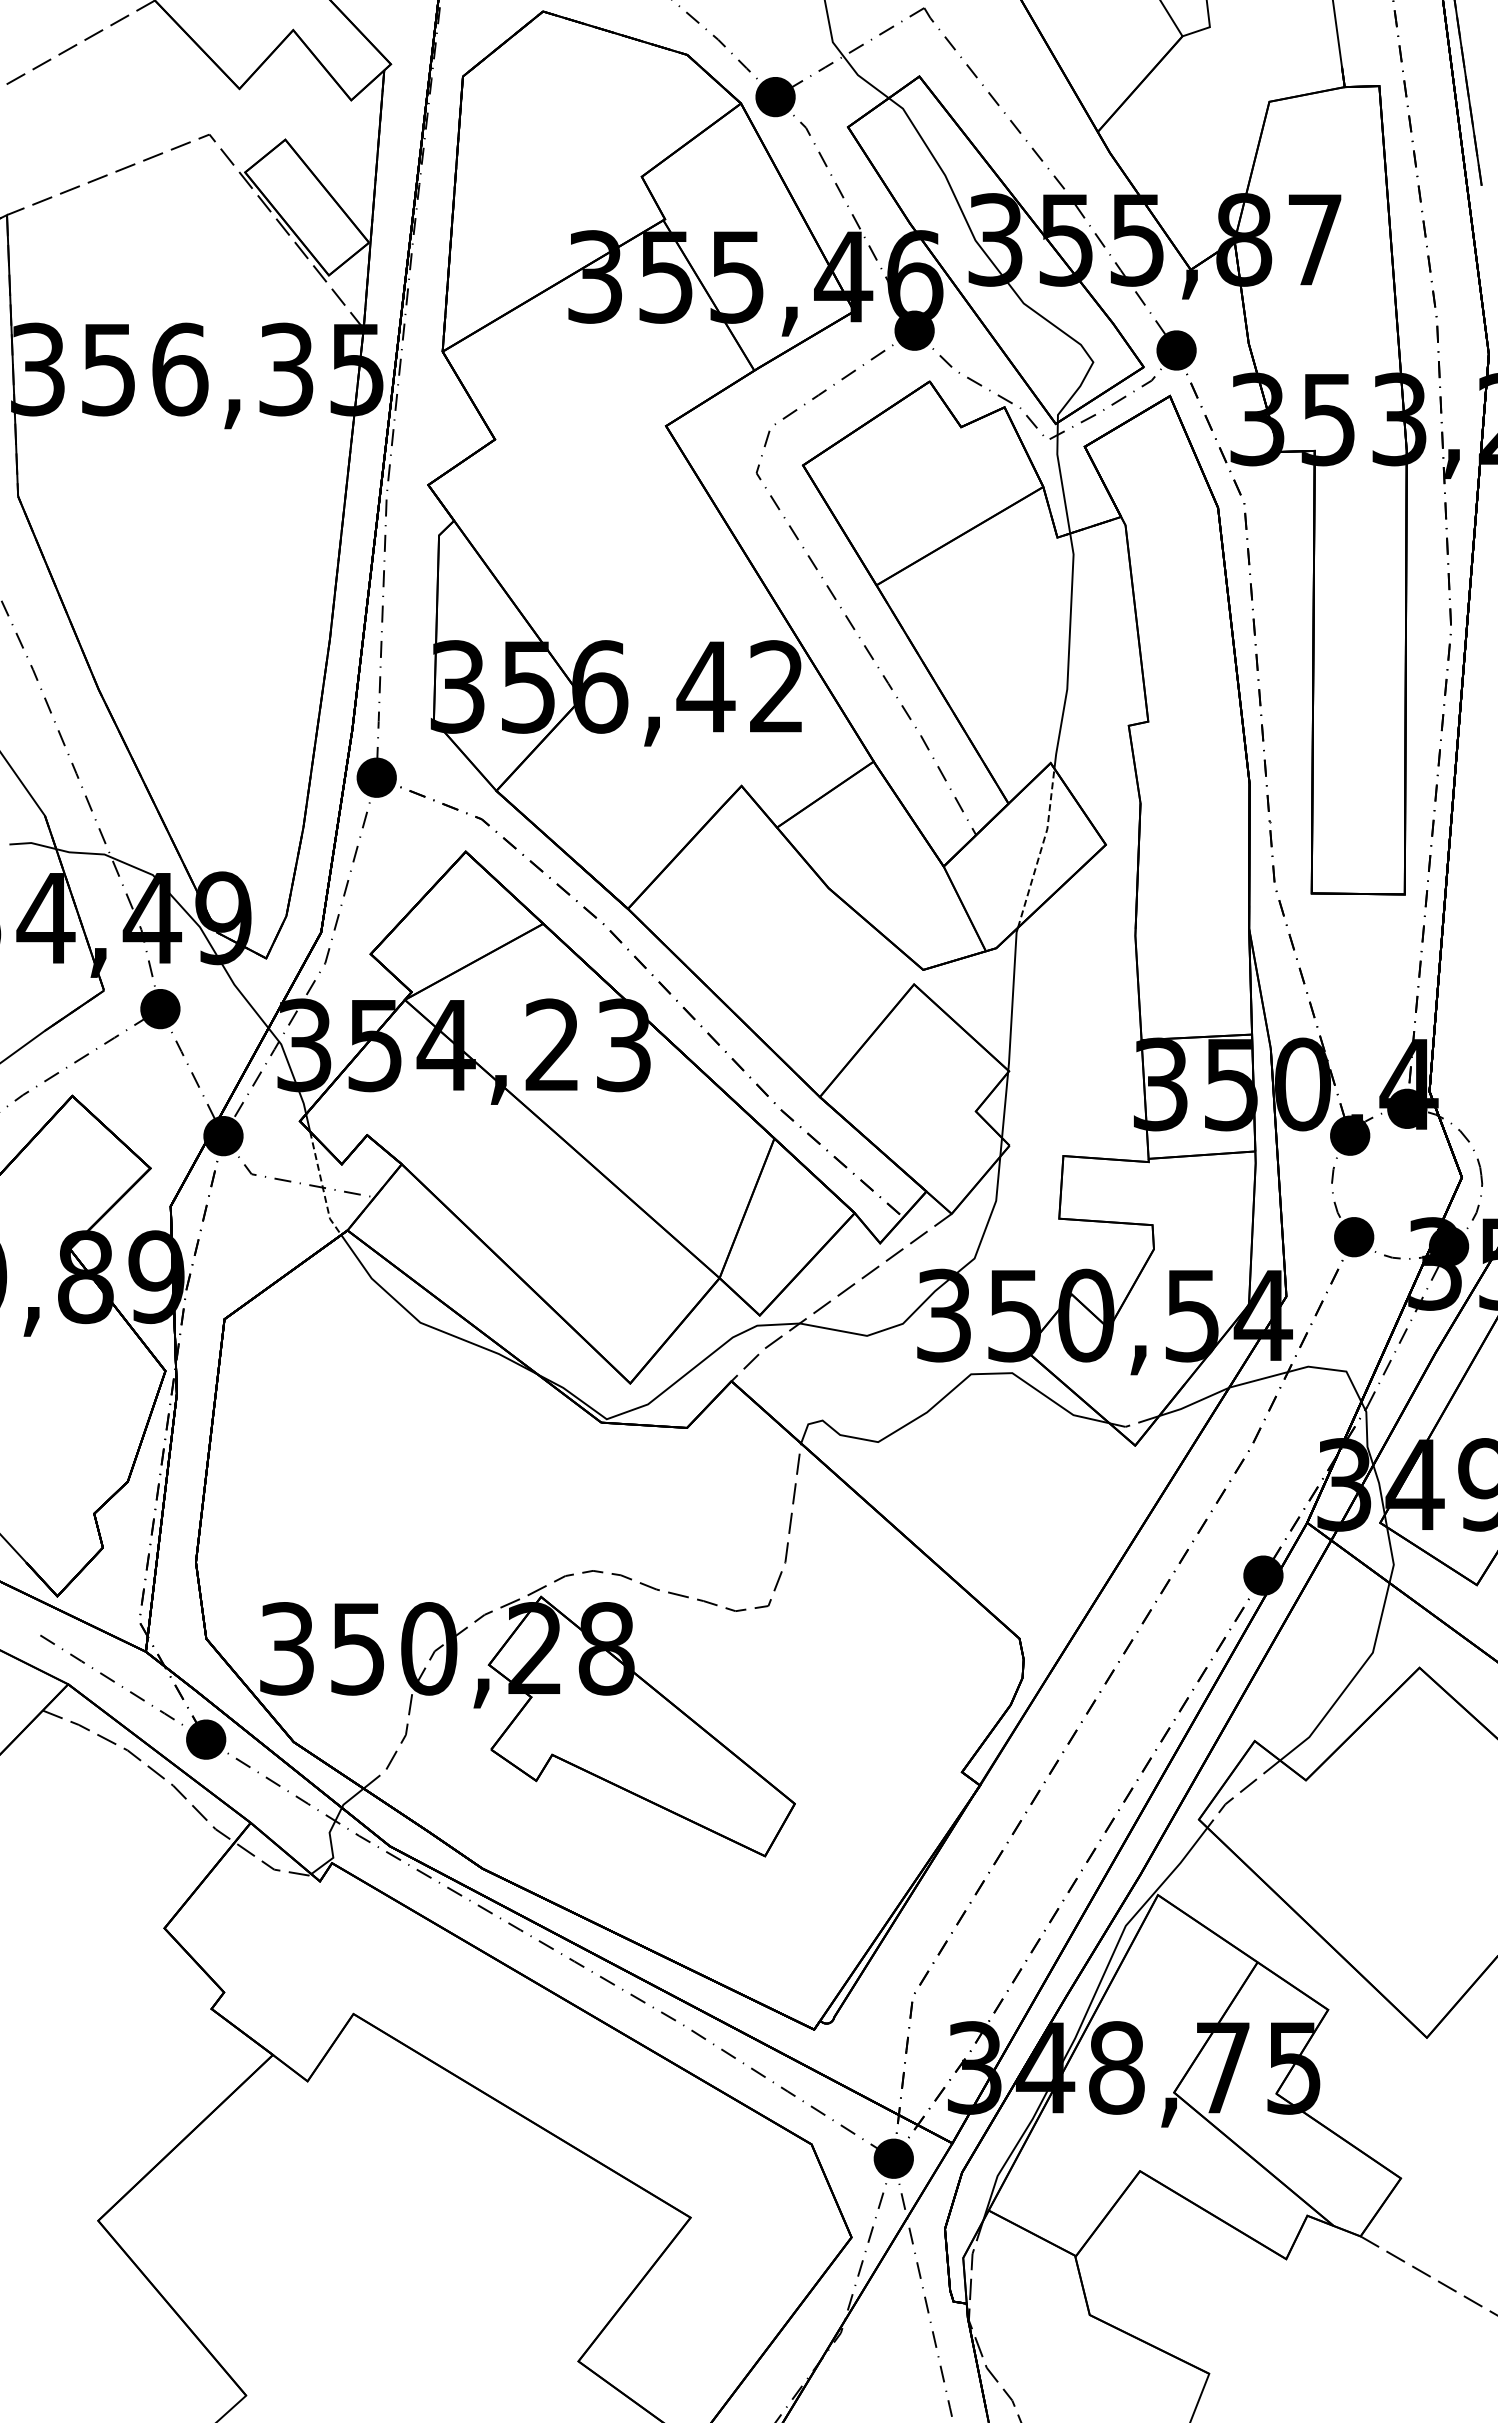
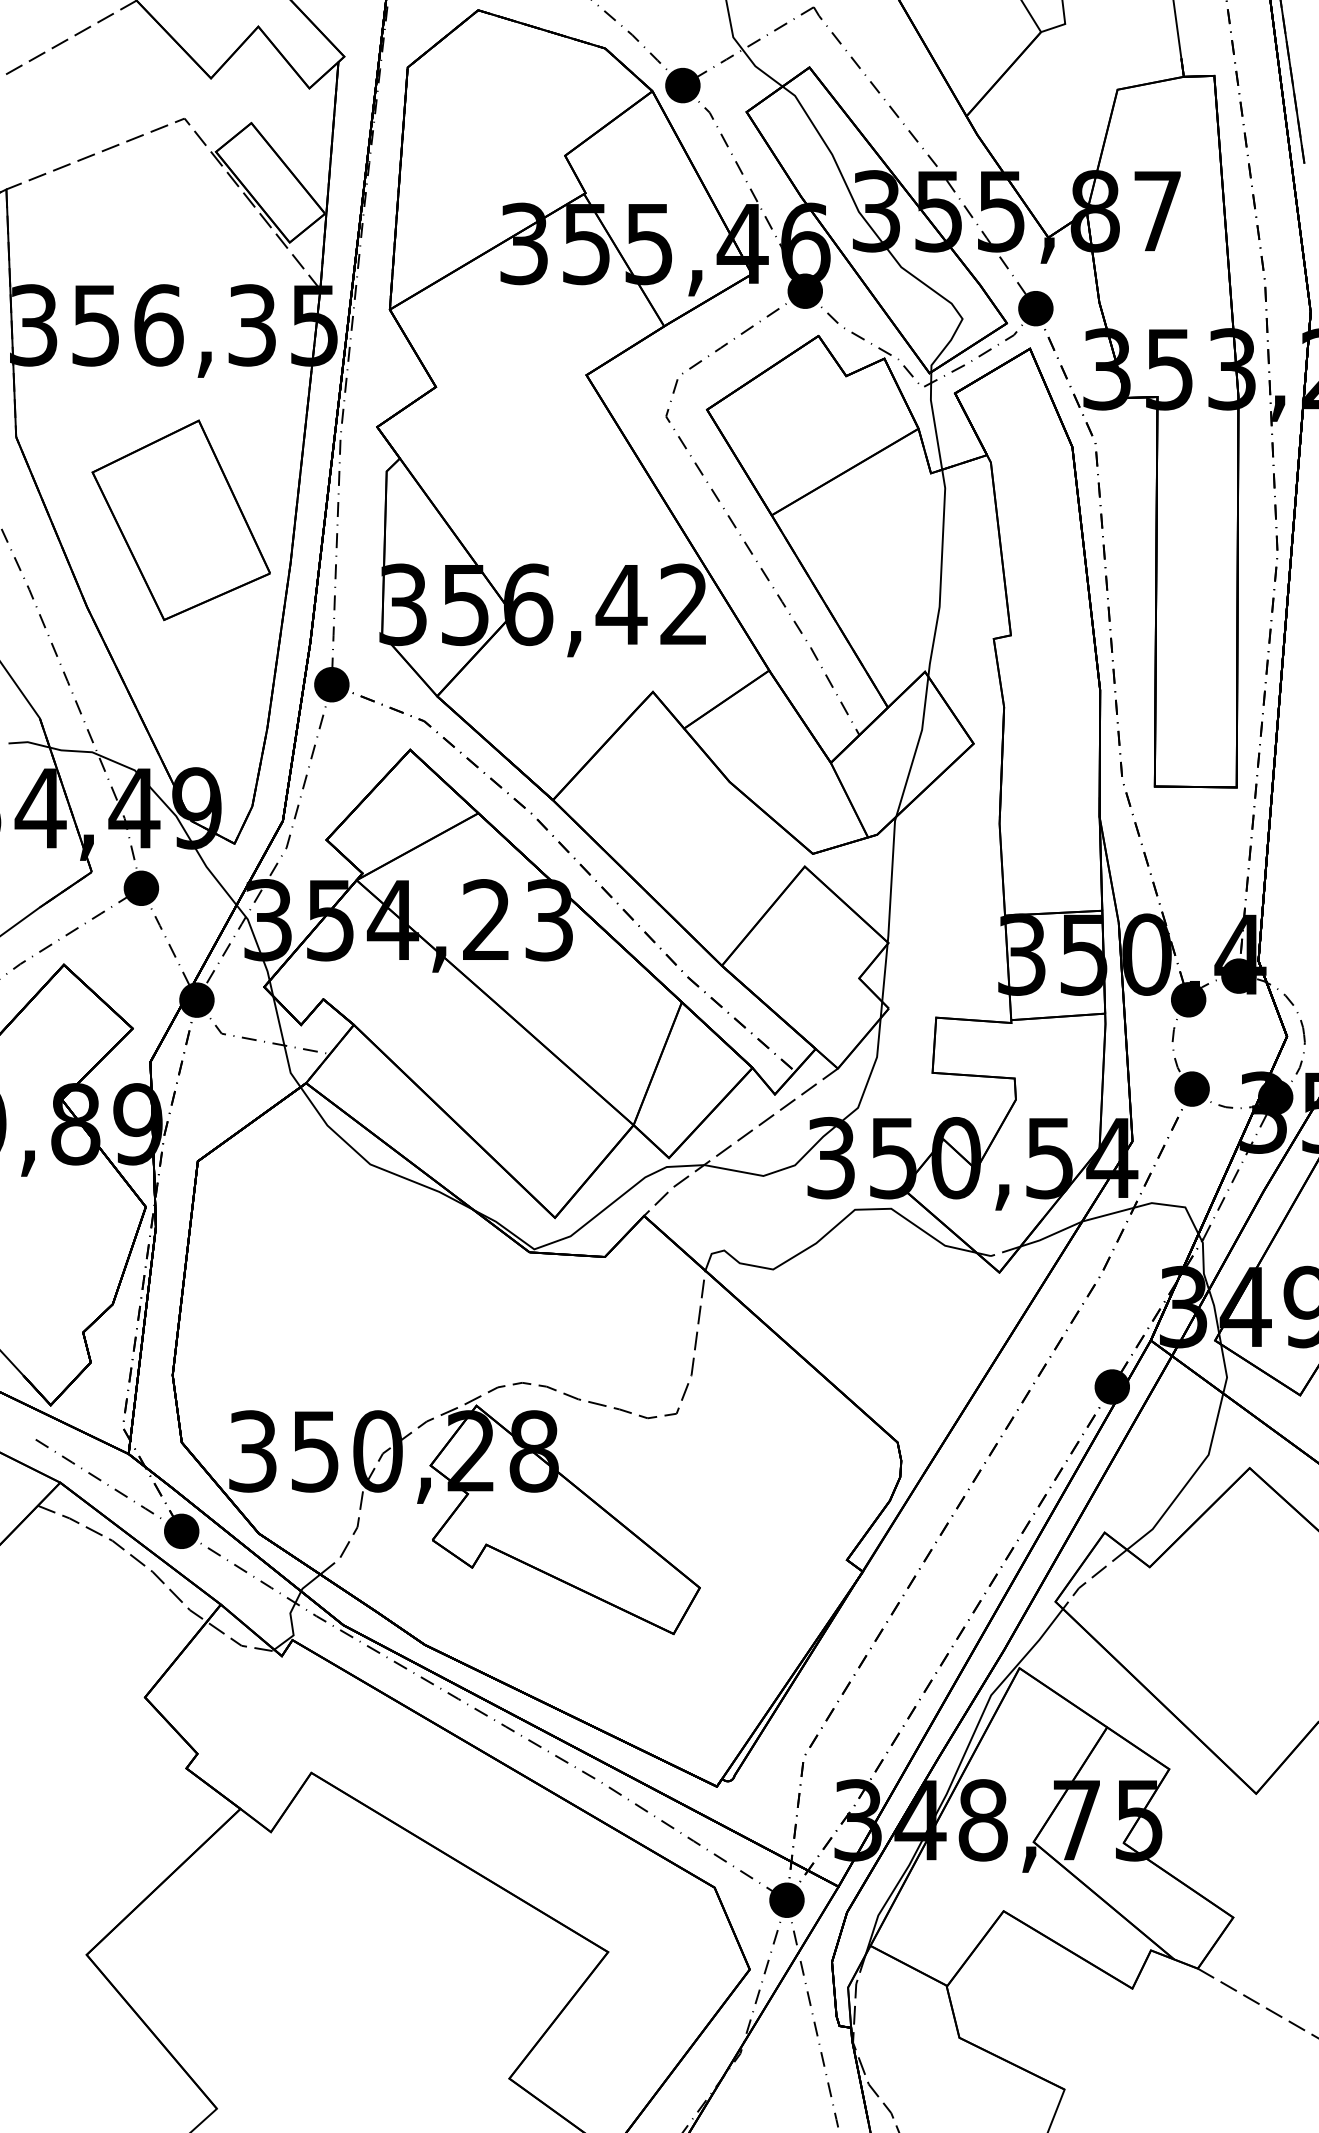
part: (205, 590) -> (181, 519), added
line: (1041, 848) -> (916, 746), dashed -> solid
line: (322, 1185) -> (284, 1043), dashed -> solid

